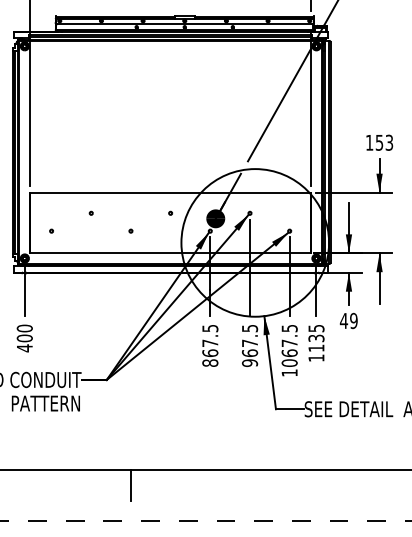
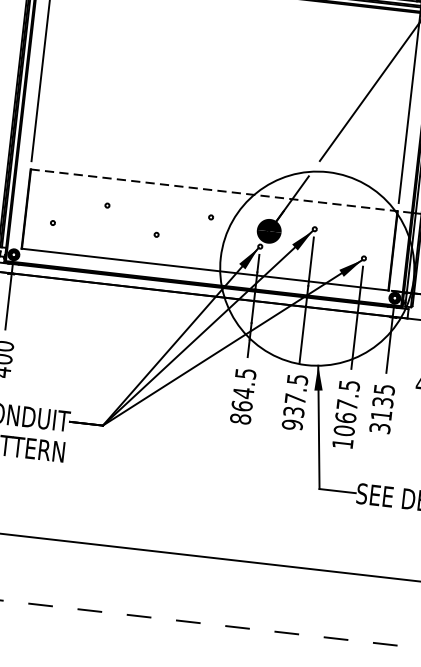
line: (170, 192) -> (214, 190), solid -> dashed
text: (210, 343) -> (243, 393), 867.5 -> 864.5
text: (249, 352) -> (293, 410), 967.5 -> 937.5
text: (316, 357) -> (380, 427), 1135 -> 3135
line: (130, 485) -> (118, 566), removed

